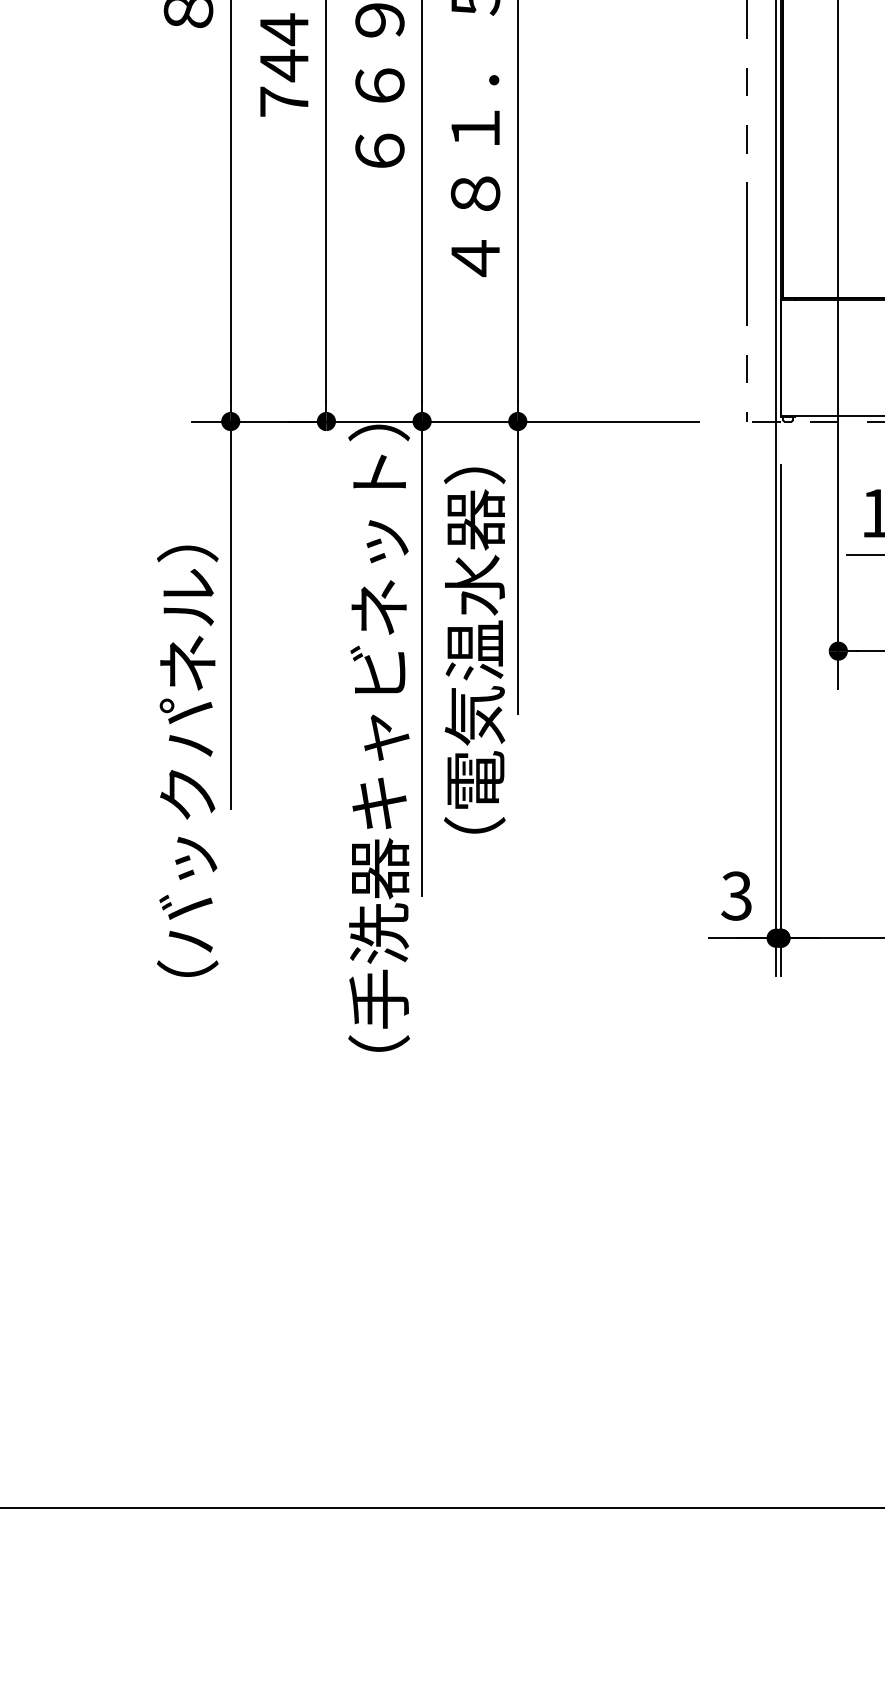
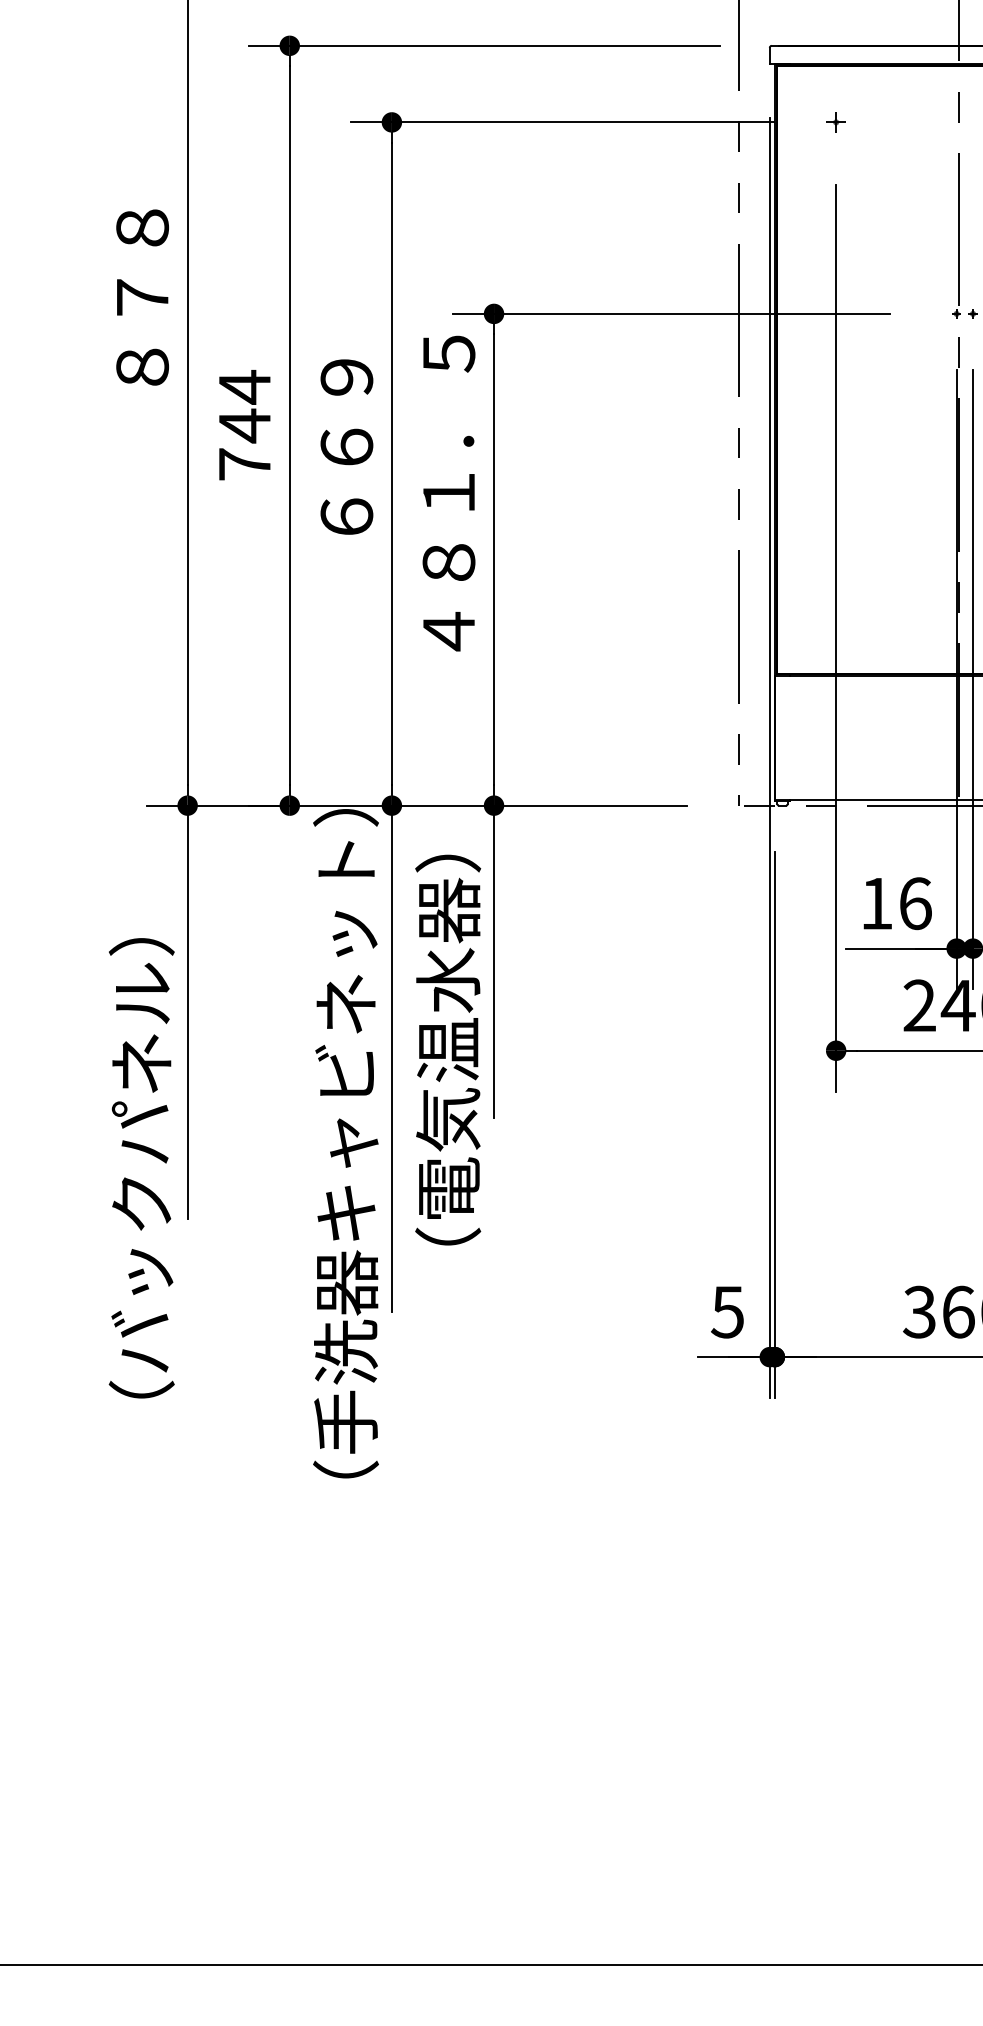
text: (736, 895) -> (727, 1311), 3 -> 5

